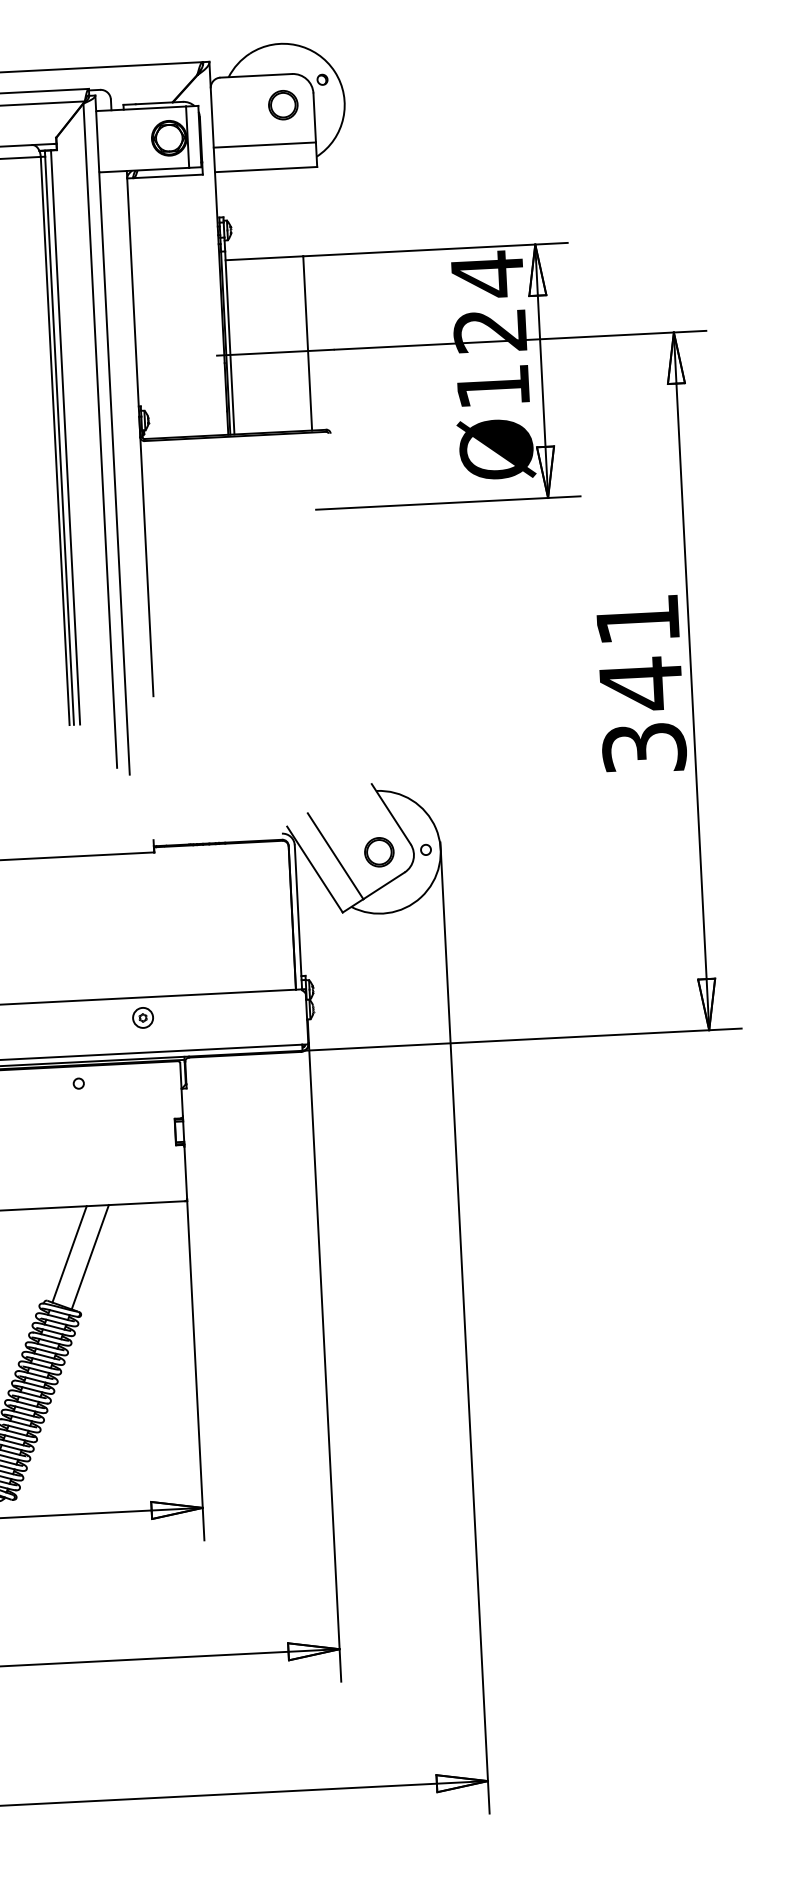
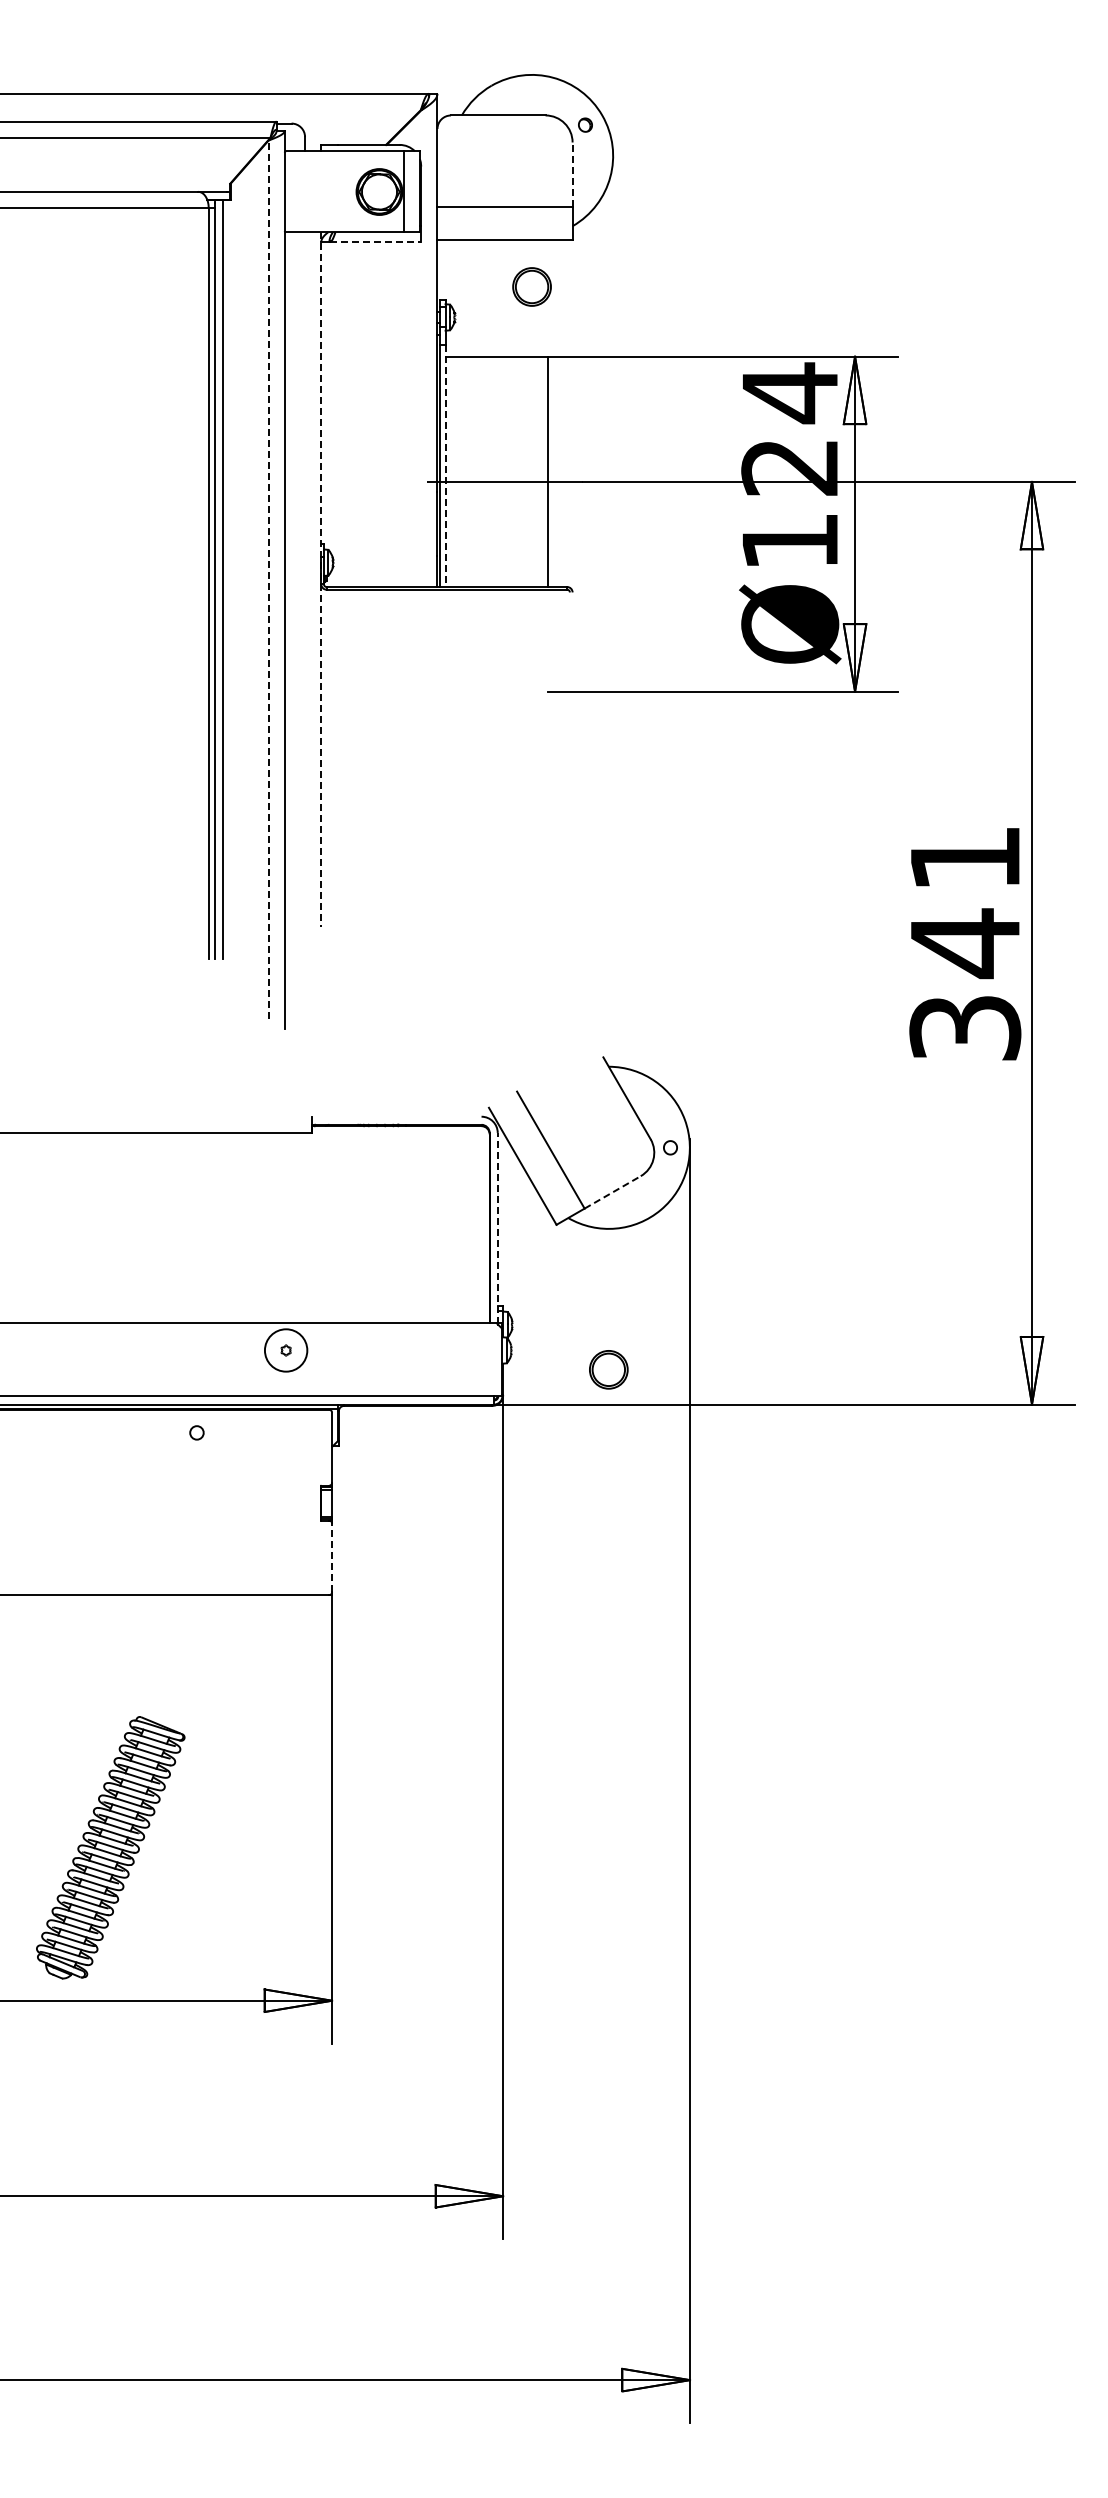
part: (282, 104) -> (531, 286), moved
line: (314, 117) -> (572, 174), solid -> dashed
line: (168, 176) -> (375, 242), solid -> dashed
line: (229, 343) -> (445, 466), solid -> dashed
line: (140, 434) -> (321, 580), solid -> dashed
line: (100, 435) -> (268, 579), solid -> dashed
part: (379, 852) -> (608, 1369), moved
line: (384, 885) -> (613, 1192), solid -> dashed
line: (298, 917) -> (497, 1228), solid -> dashed
circle: (142, 1017) -> (285, 1350), size x1.6
line: (186, 1172) -> (332, 1557), solid -> dashed
line: (69, 1254) -> (173, 1657), removed
line: (90, 1257) -> (200, 1662), removed

